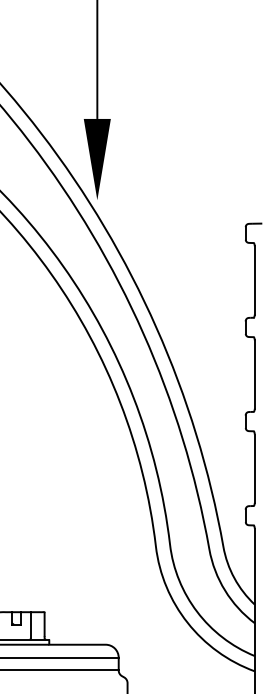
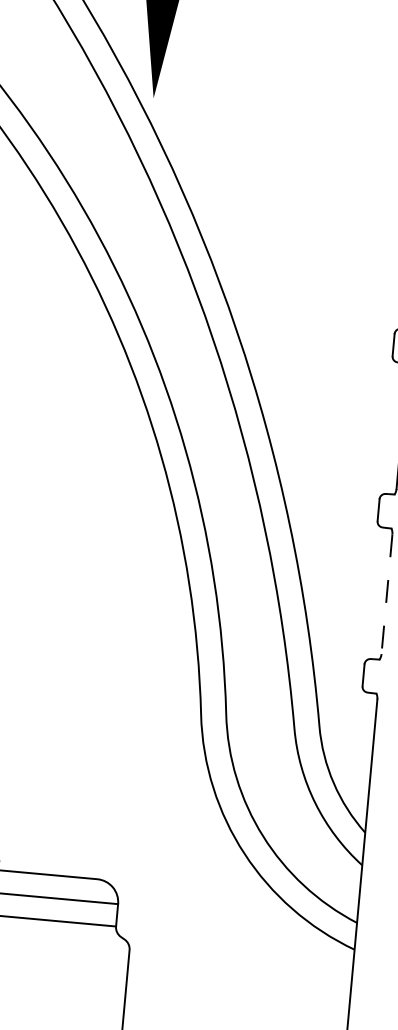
line: (254, 469) -> (386, 595), solid -> dashed

